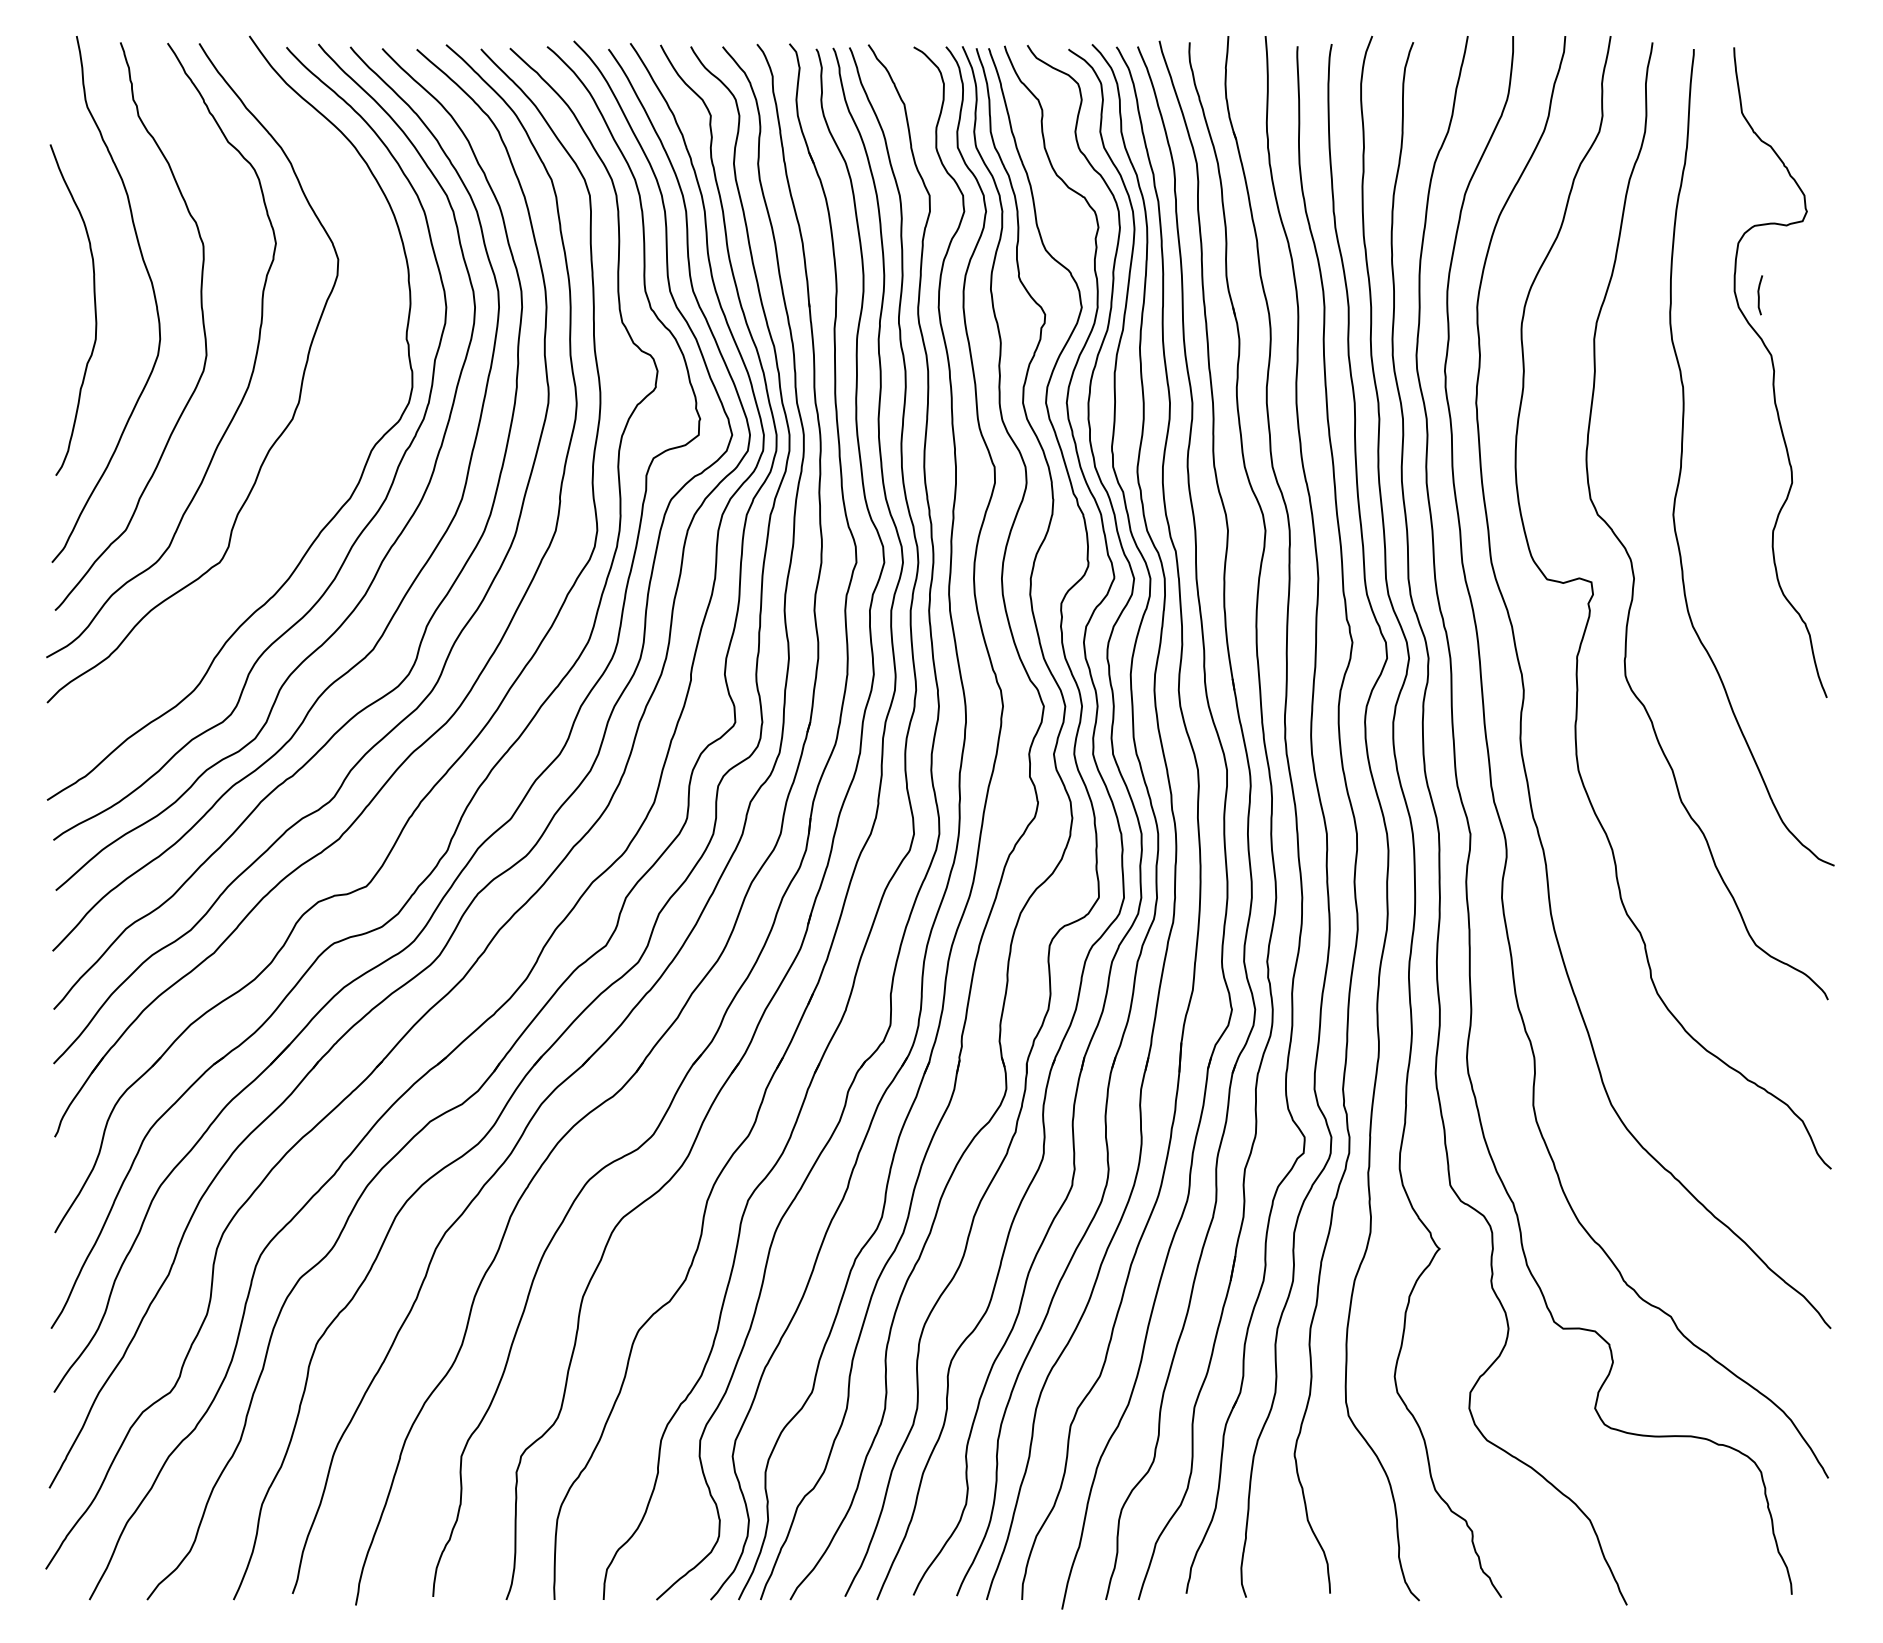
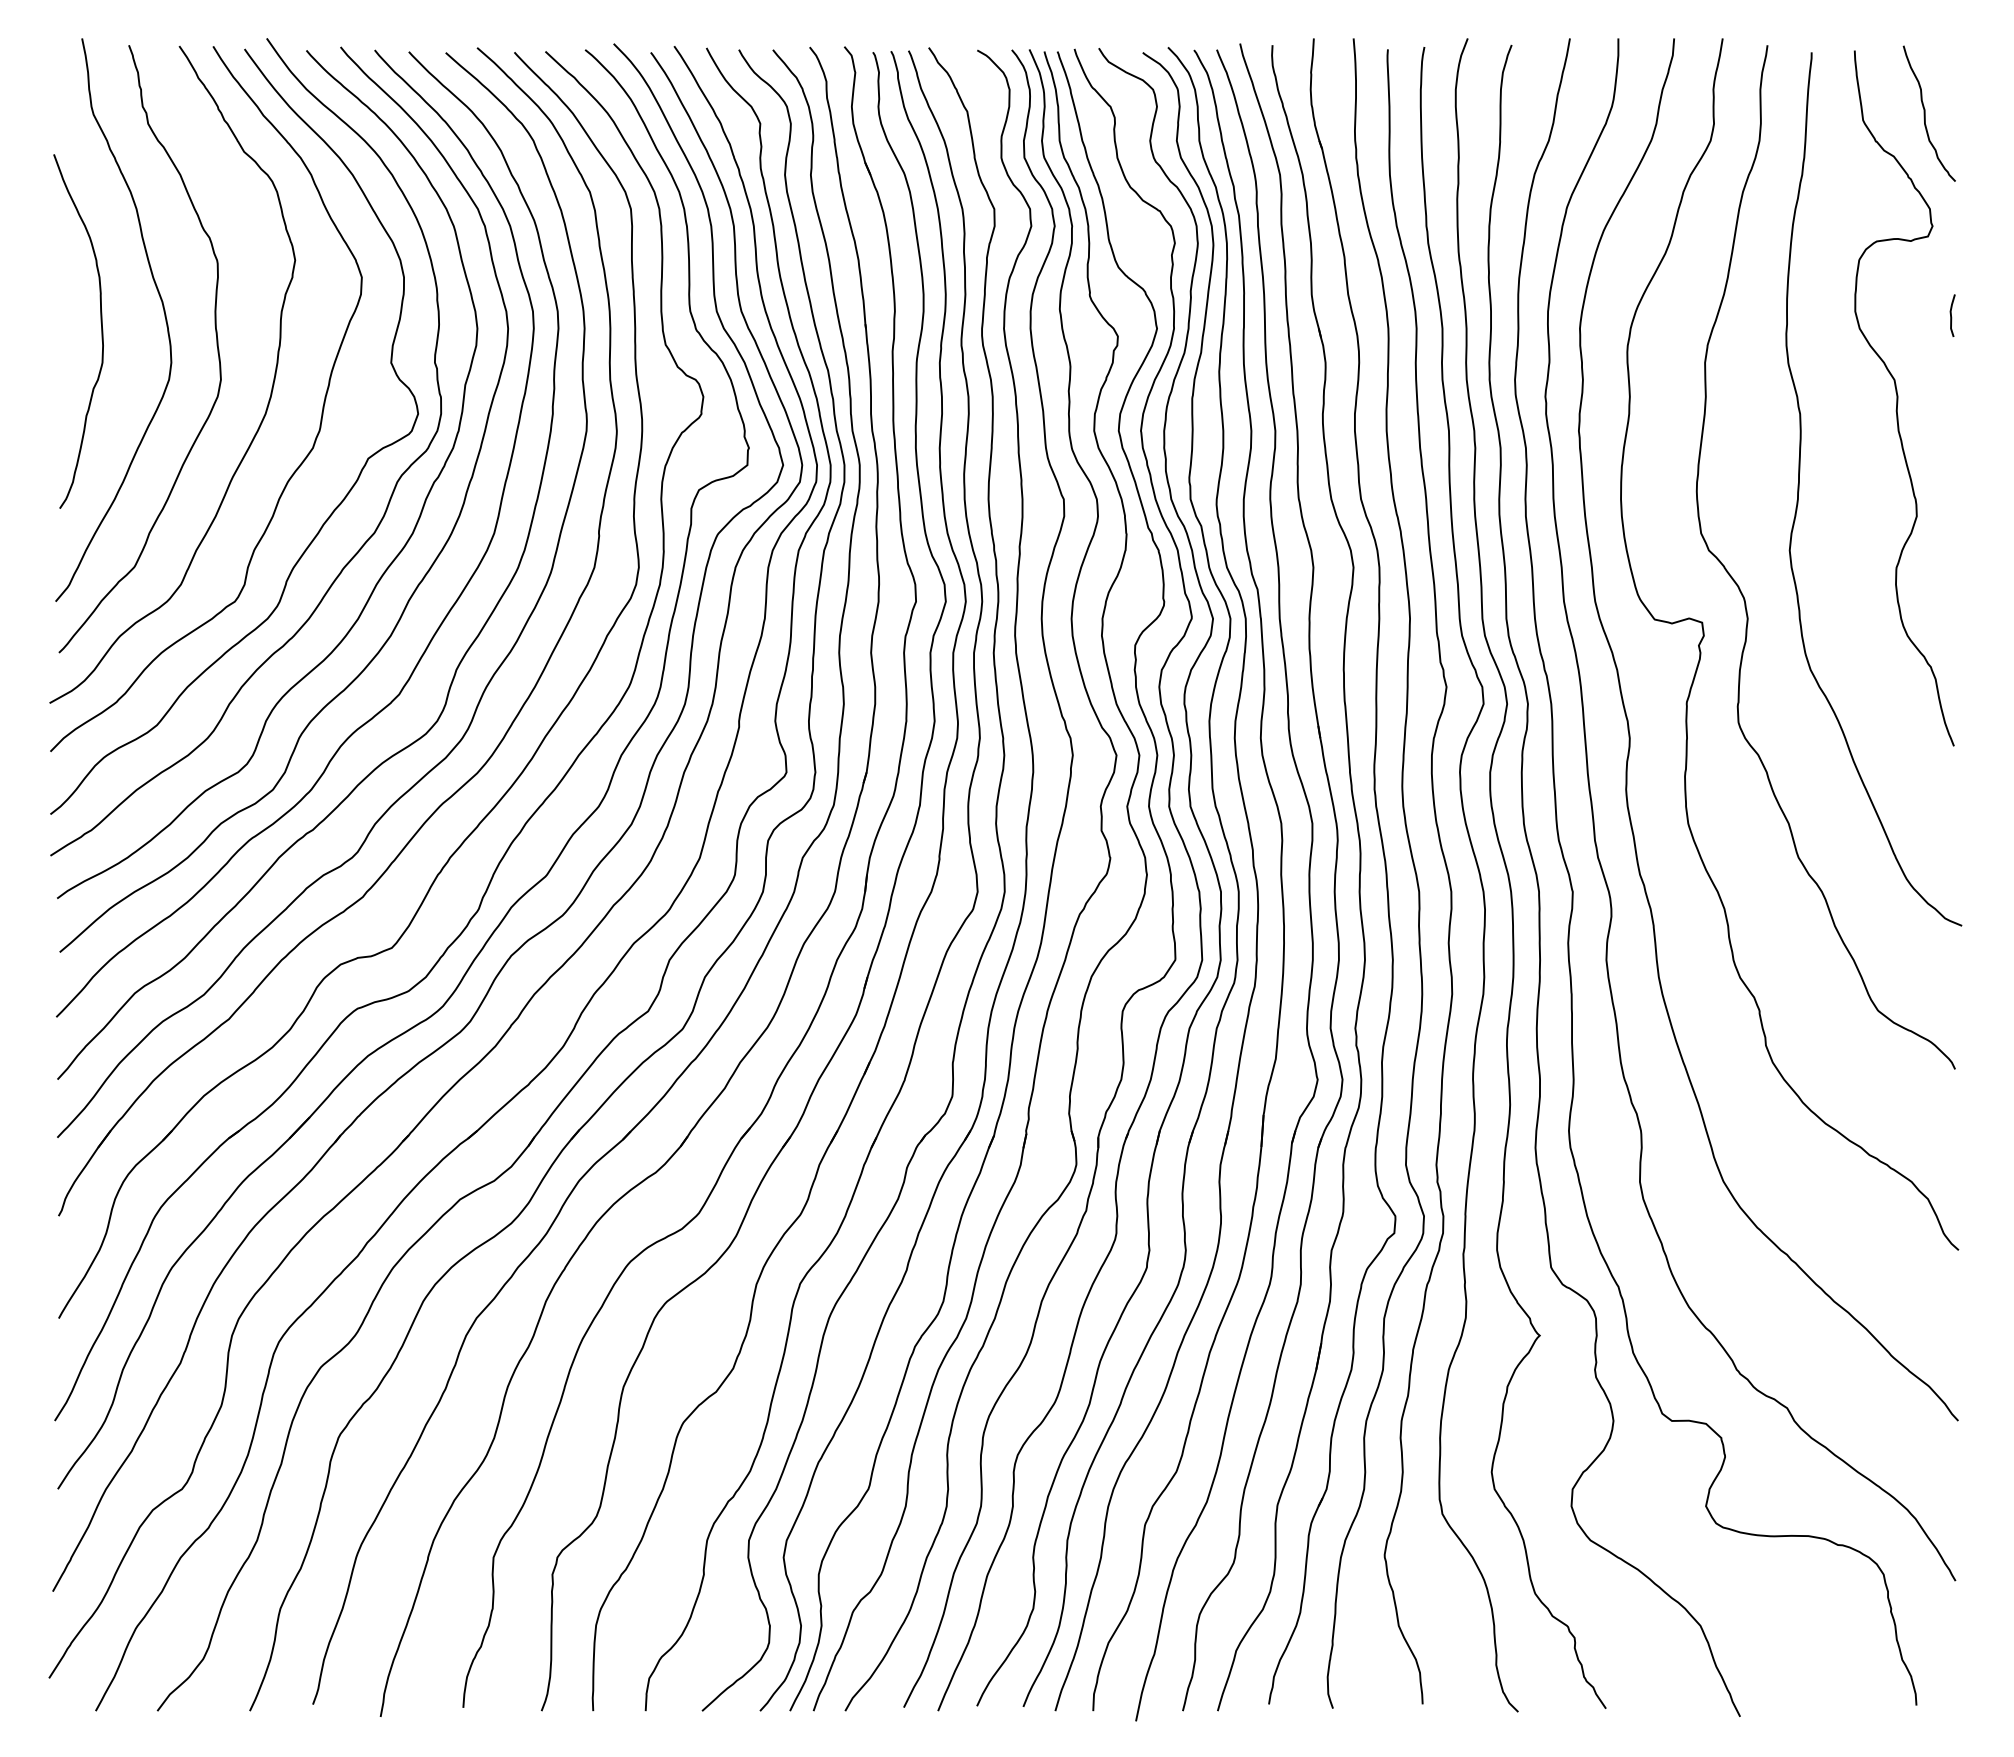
curve: (1800, 106) -> (1925, 113), added
curve: (1759, 295) -> (1951, 315), moved
curve: (312, 475) -> (334, 508), added

